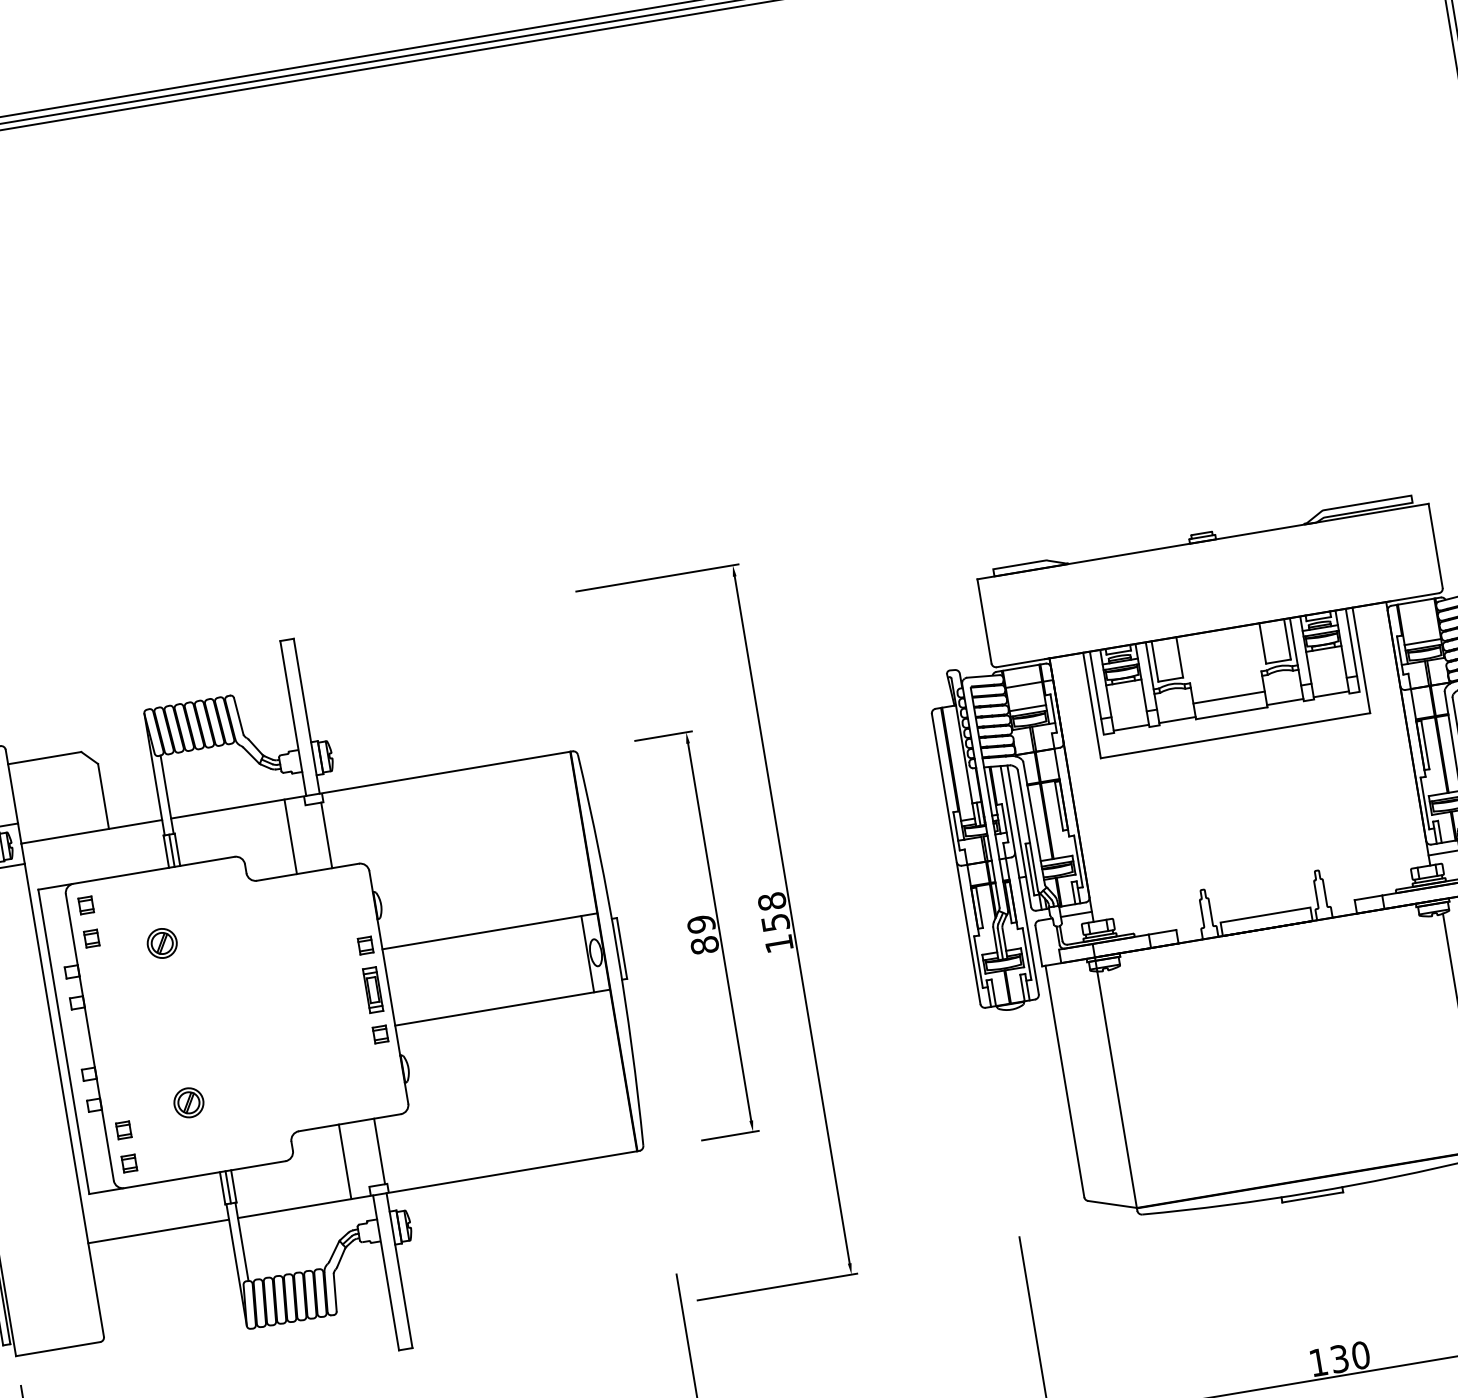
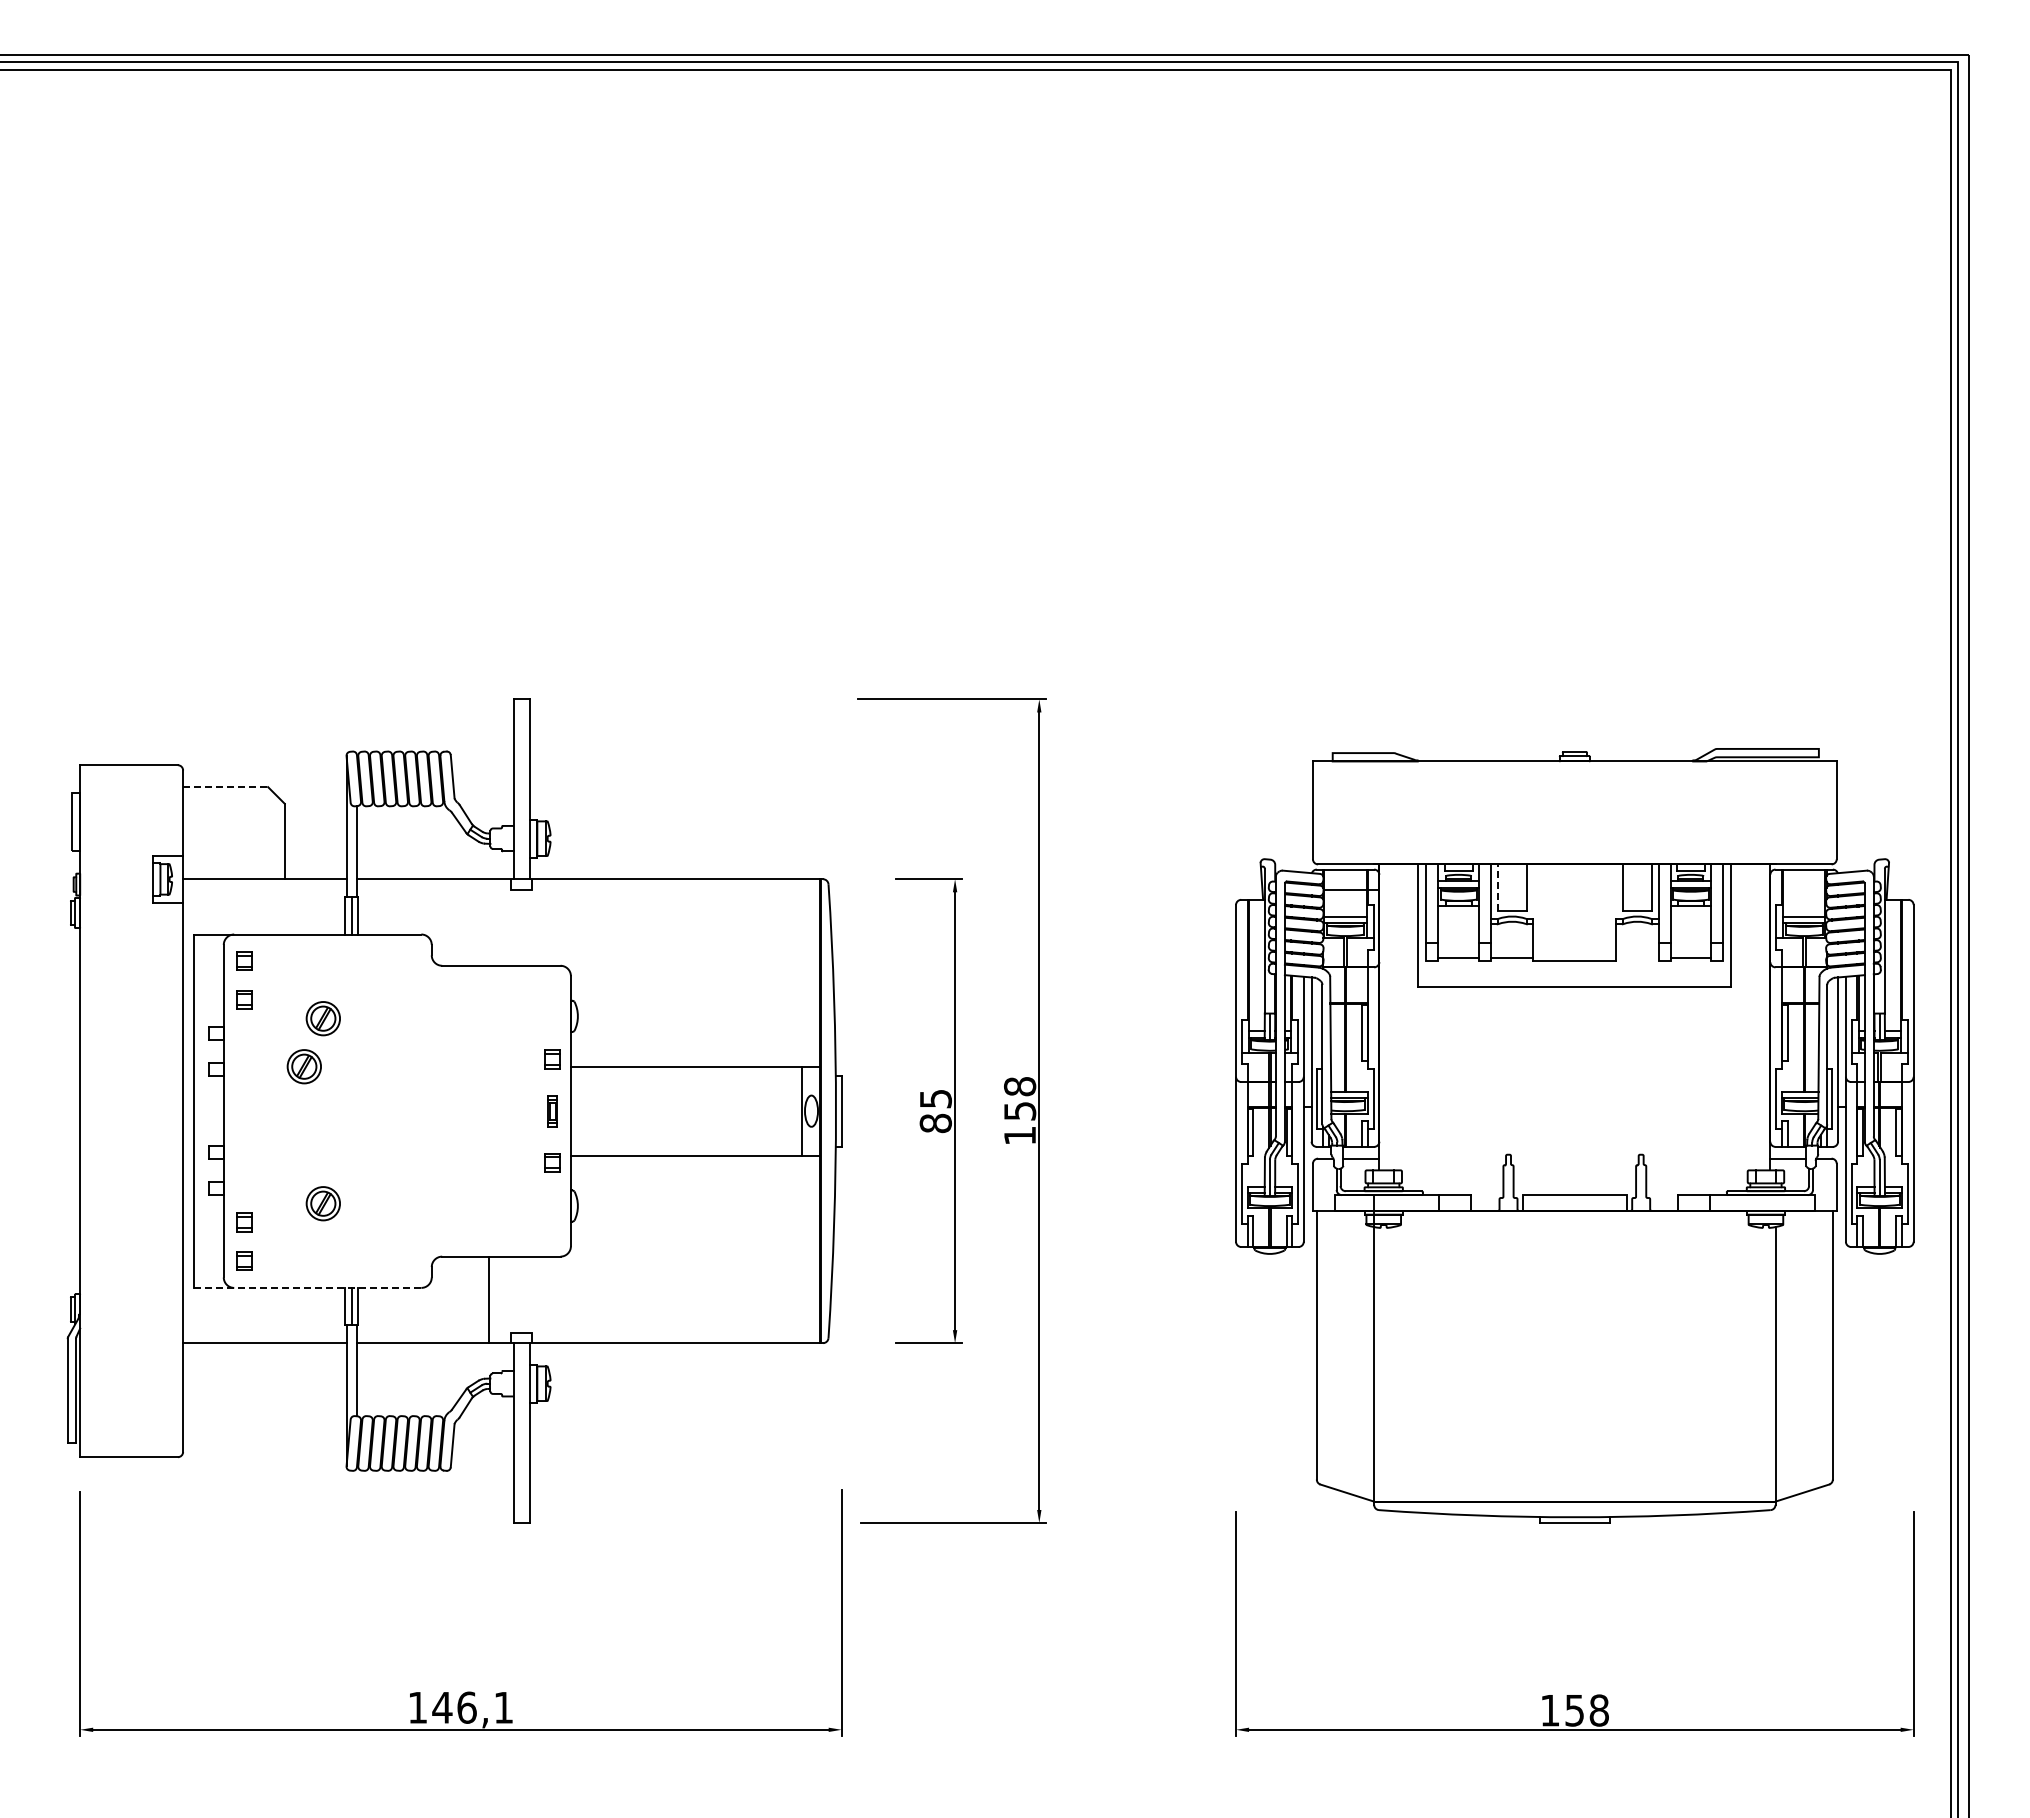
line: (1154, 661) -> (1497, 887), solid -> dashed
line: (1228, 697) -> (1574, 942), removed
line: (1285, 702) -> (1637, 958), removed
line: (45, 758) -> (226, 787), solid -> dashed
line: (326, 835) -> (529, 927), removed
line: (290, 836) -> (488, 922), removed
text: (700, 923) -> (935, 1098), 89 -> 85
part: (152, 987) -> (303, 1066), added
part: (373, 990) -> (552, 1111), size x0.6
line: (379, 1151) -> (529, 1294), removed
line: (187, 1177) -> (307, 1287), solid -> dashed
text: (1350, 1357) -> (1587, 1710), 130 -> 158

